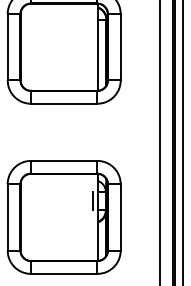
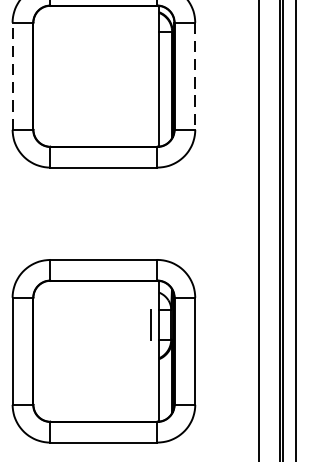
line: (7, 46) -> (12, 75), solid -> dashed
line: (120, 47) -> (194, 76), solid -> dashed

